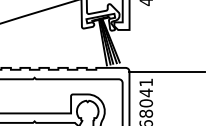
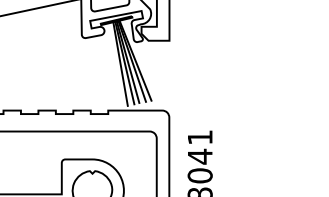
line: (167, 71) -> (239, 117), removed

